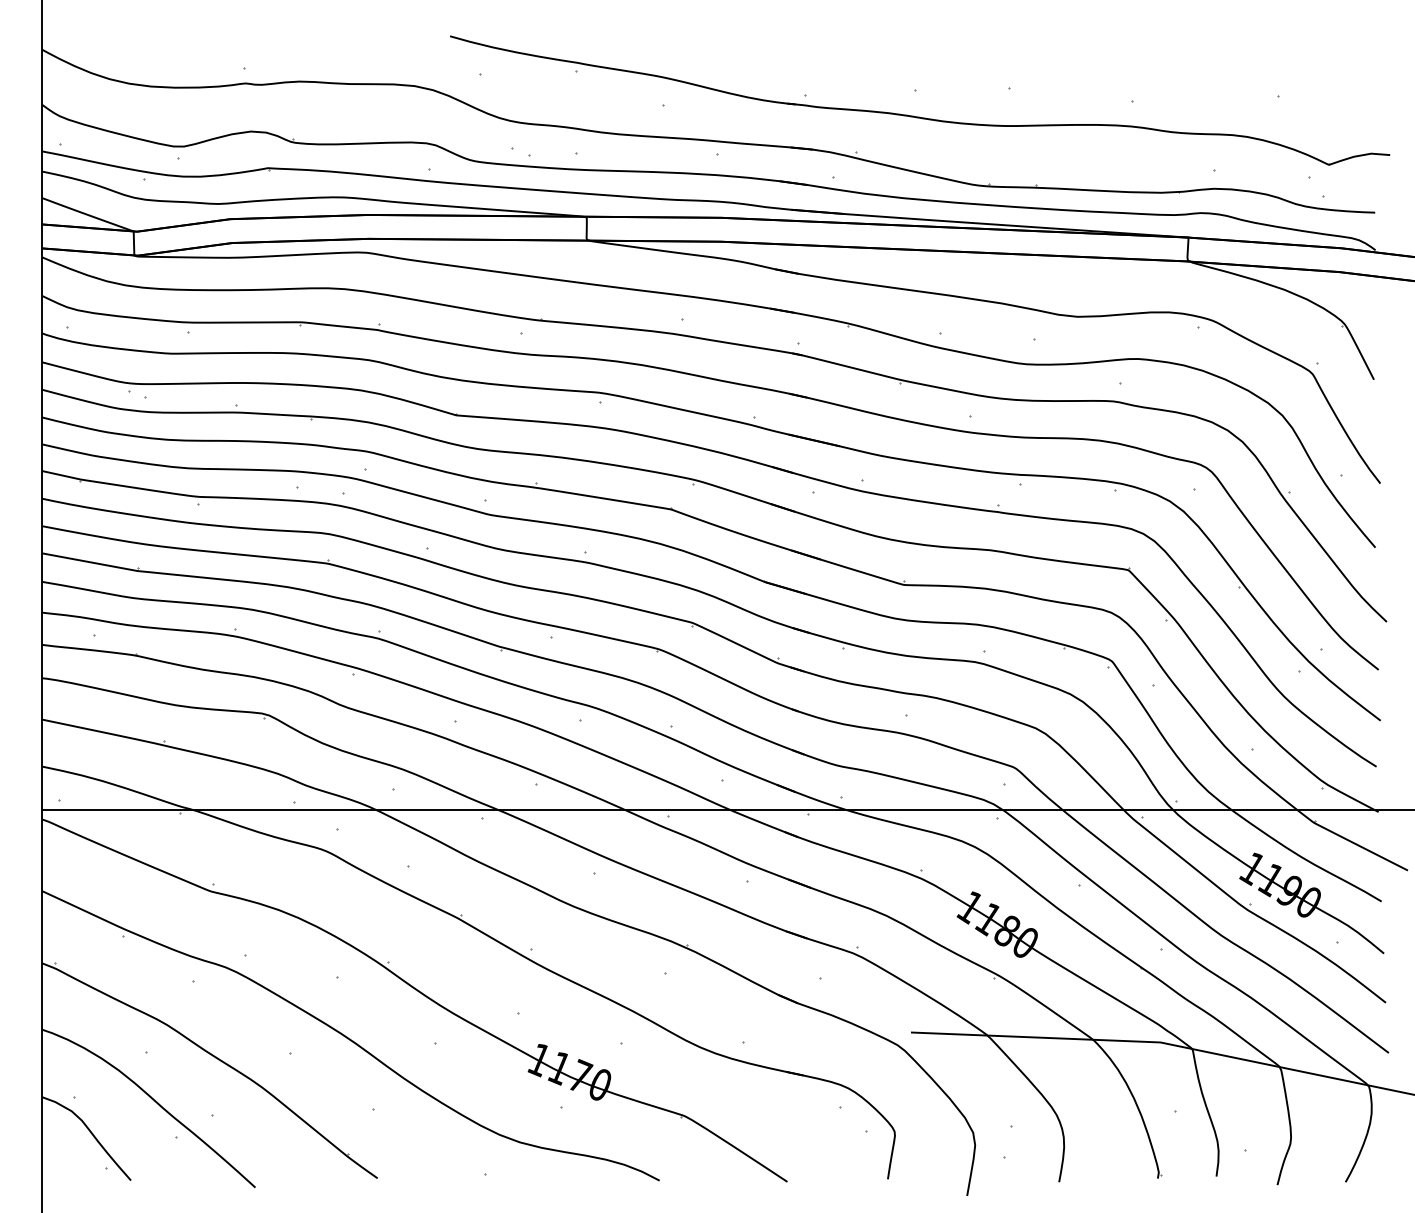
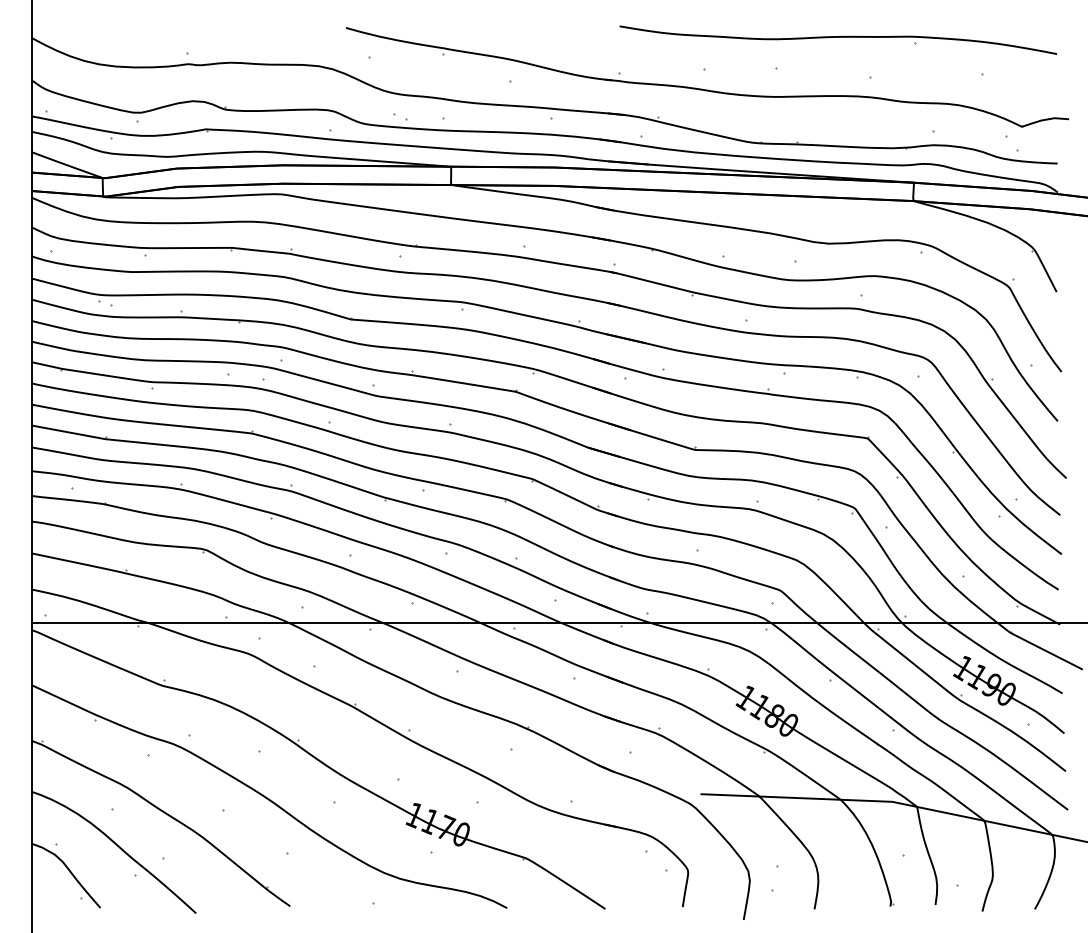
part: (1089, 52) -> (837, 40), added

